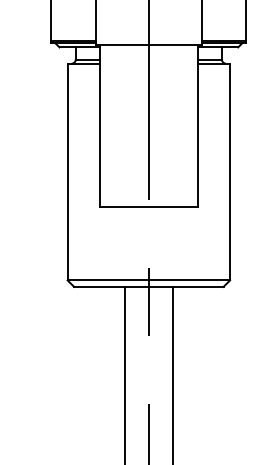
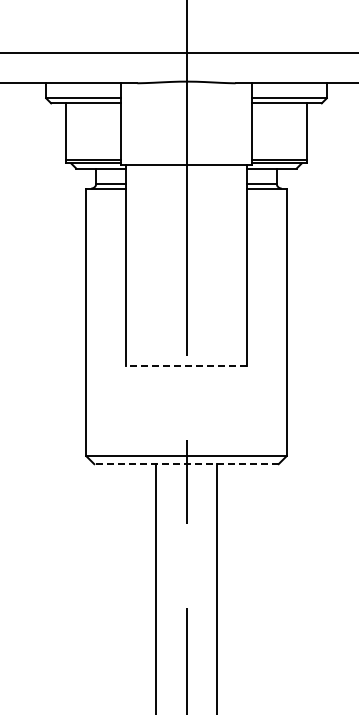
line: (148, 207) -> (186, 365), solid -> dashed
line: (148, 287) -> (186, 464), solid -> dashed

